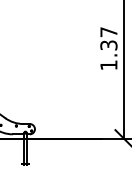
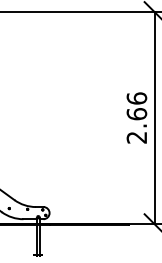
text: (108, 48) -> (136, 117), 1.37 -> 2.66

